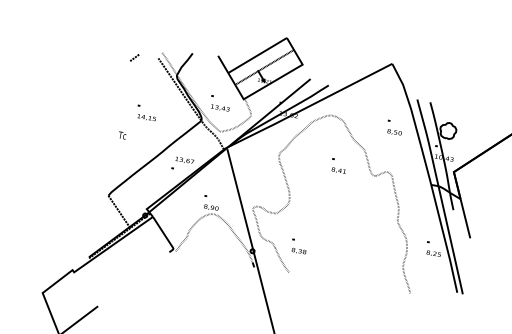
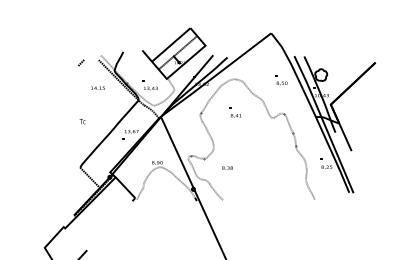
text: (146, 116) -> (97, 87), moved
part: (338, 166) -> (235, 112), moved
text: (299, 250) -> (227, 167), moved

